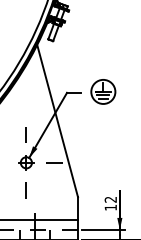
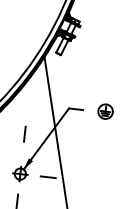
part: (103, 91) -> (105, 111), size x0.6
line: (25, 134) -> (24, 133), moved

